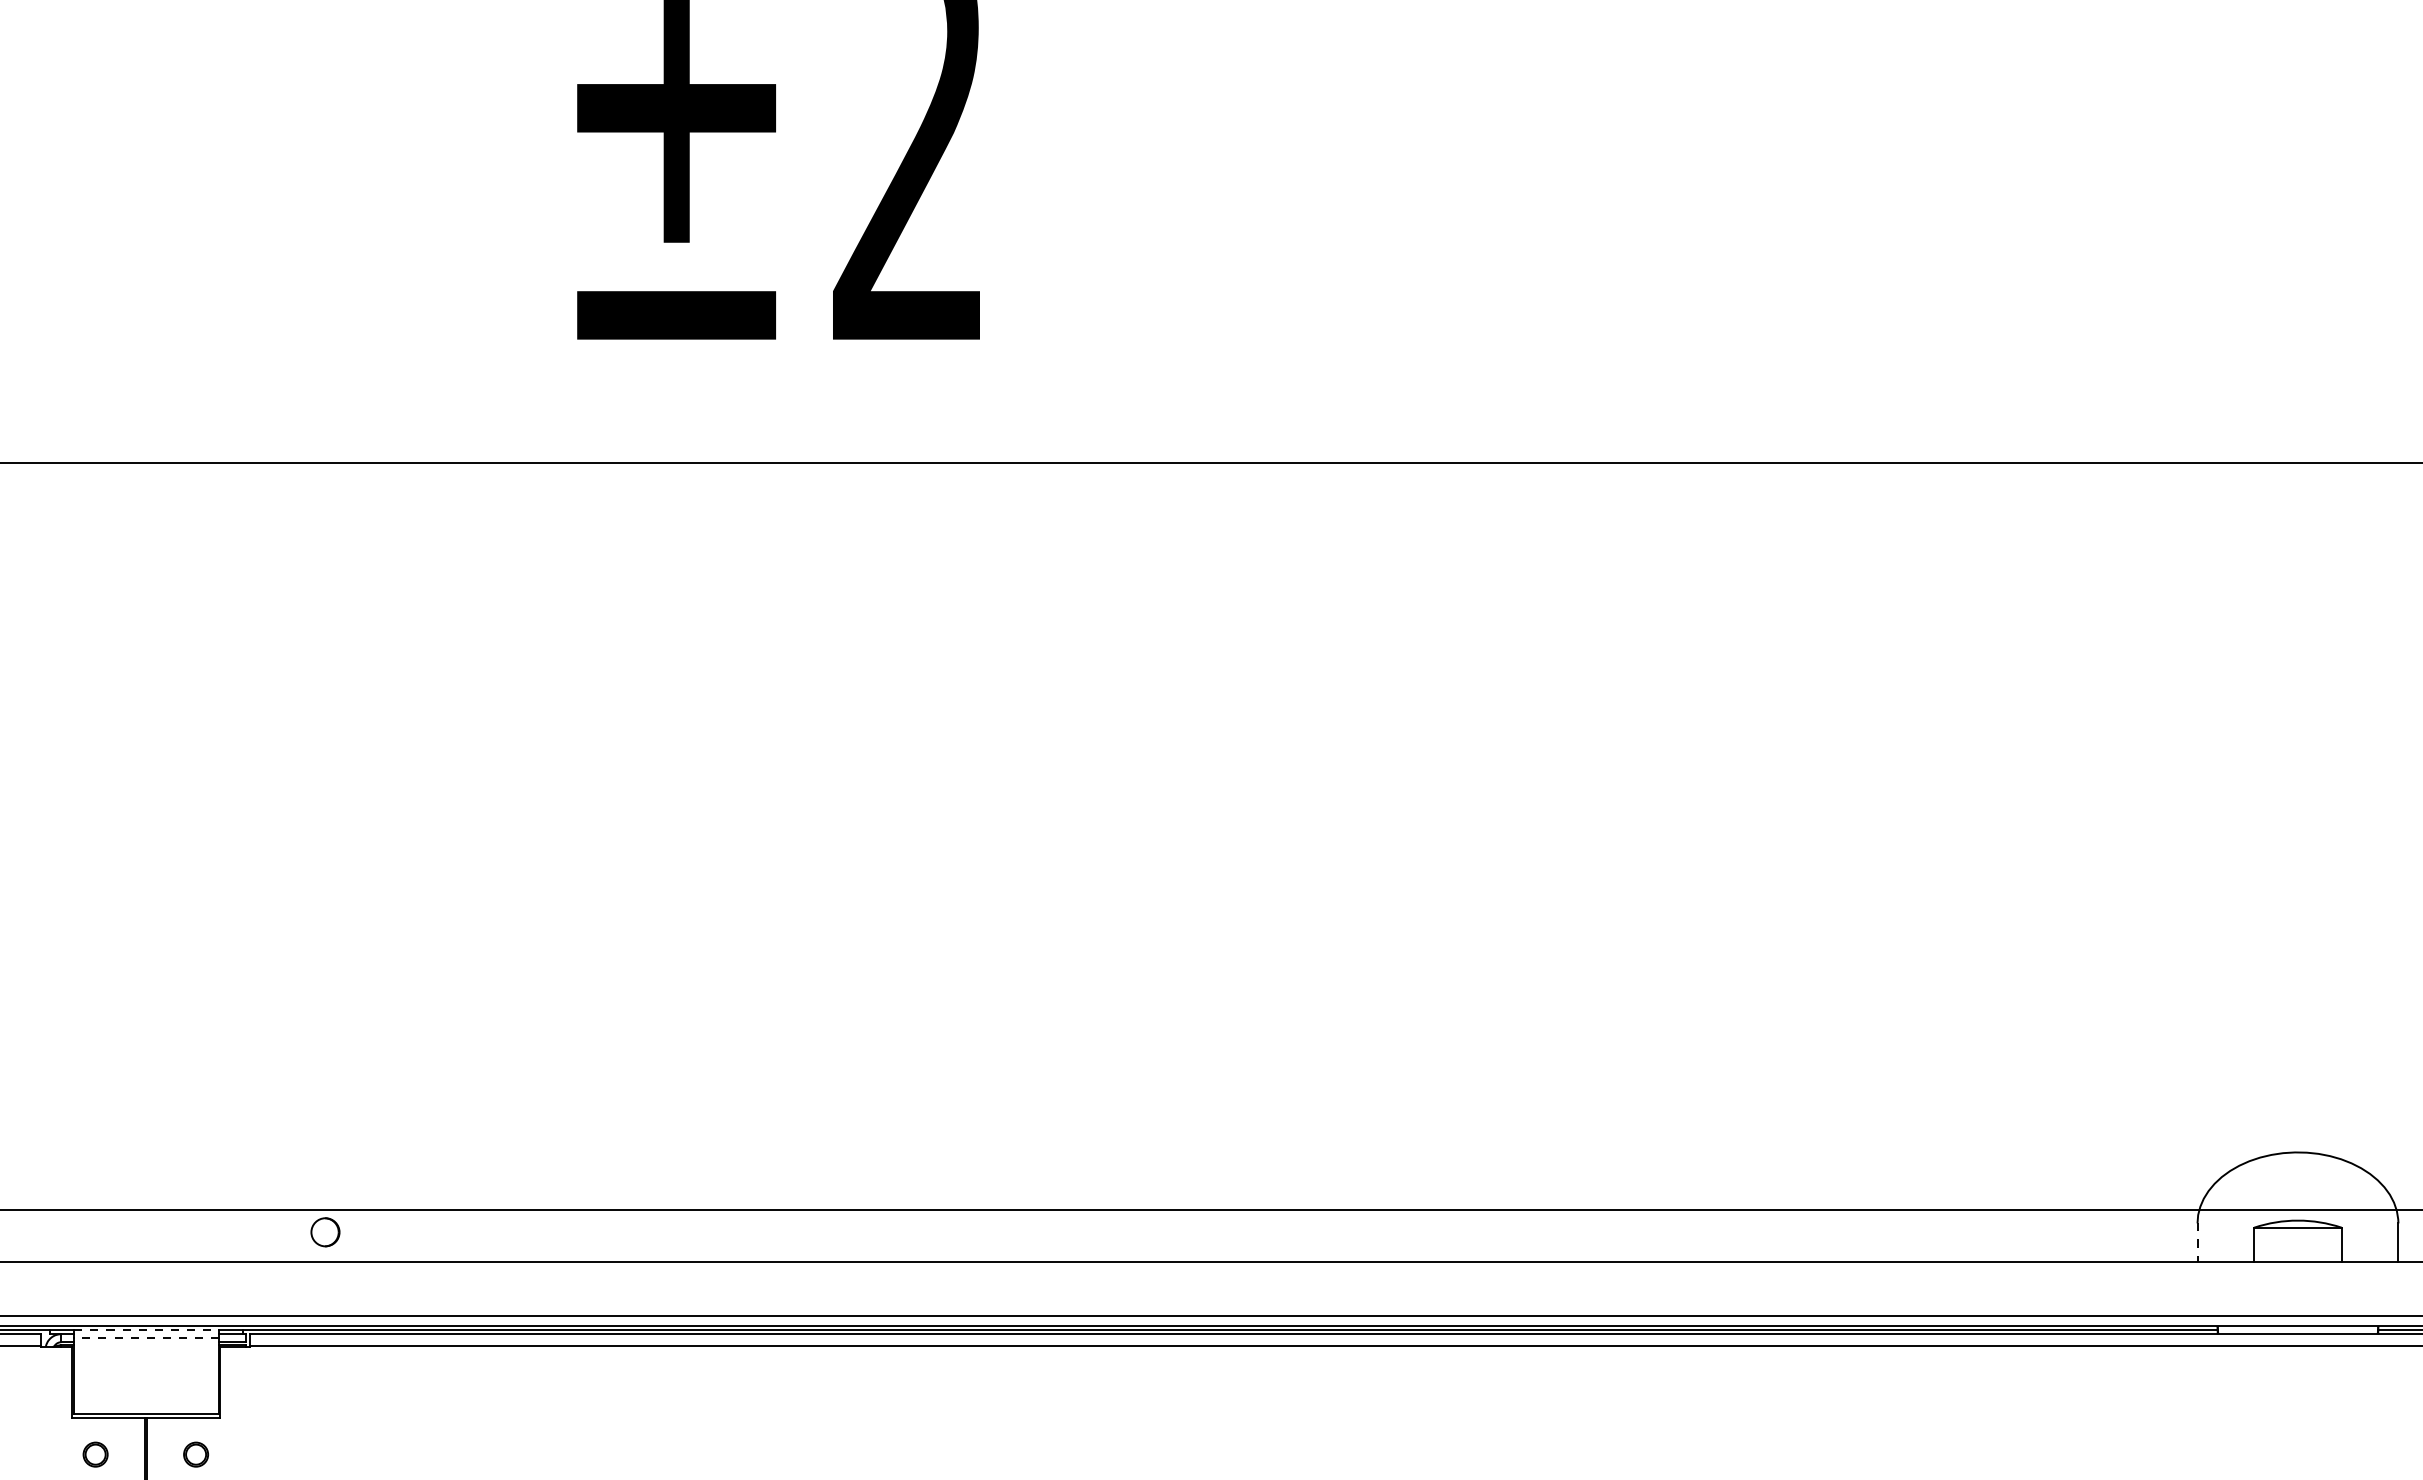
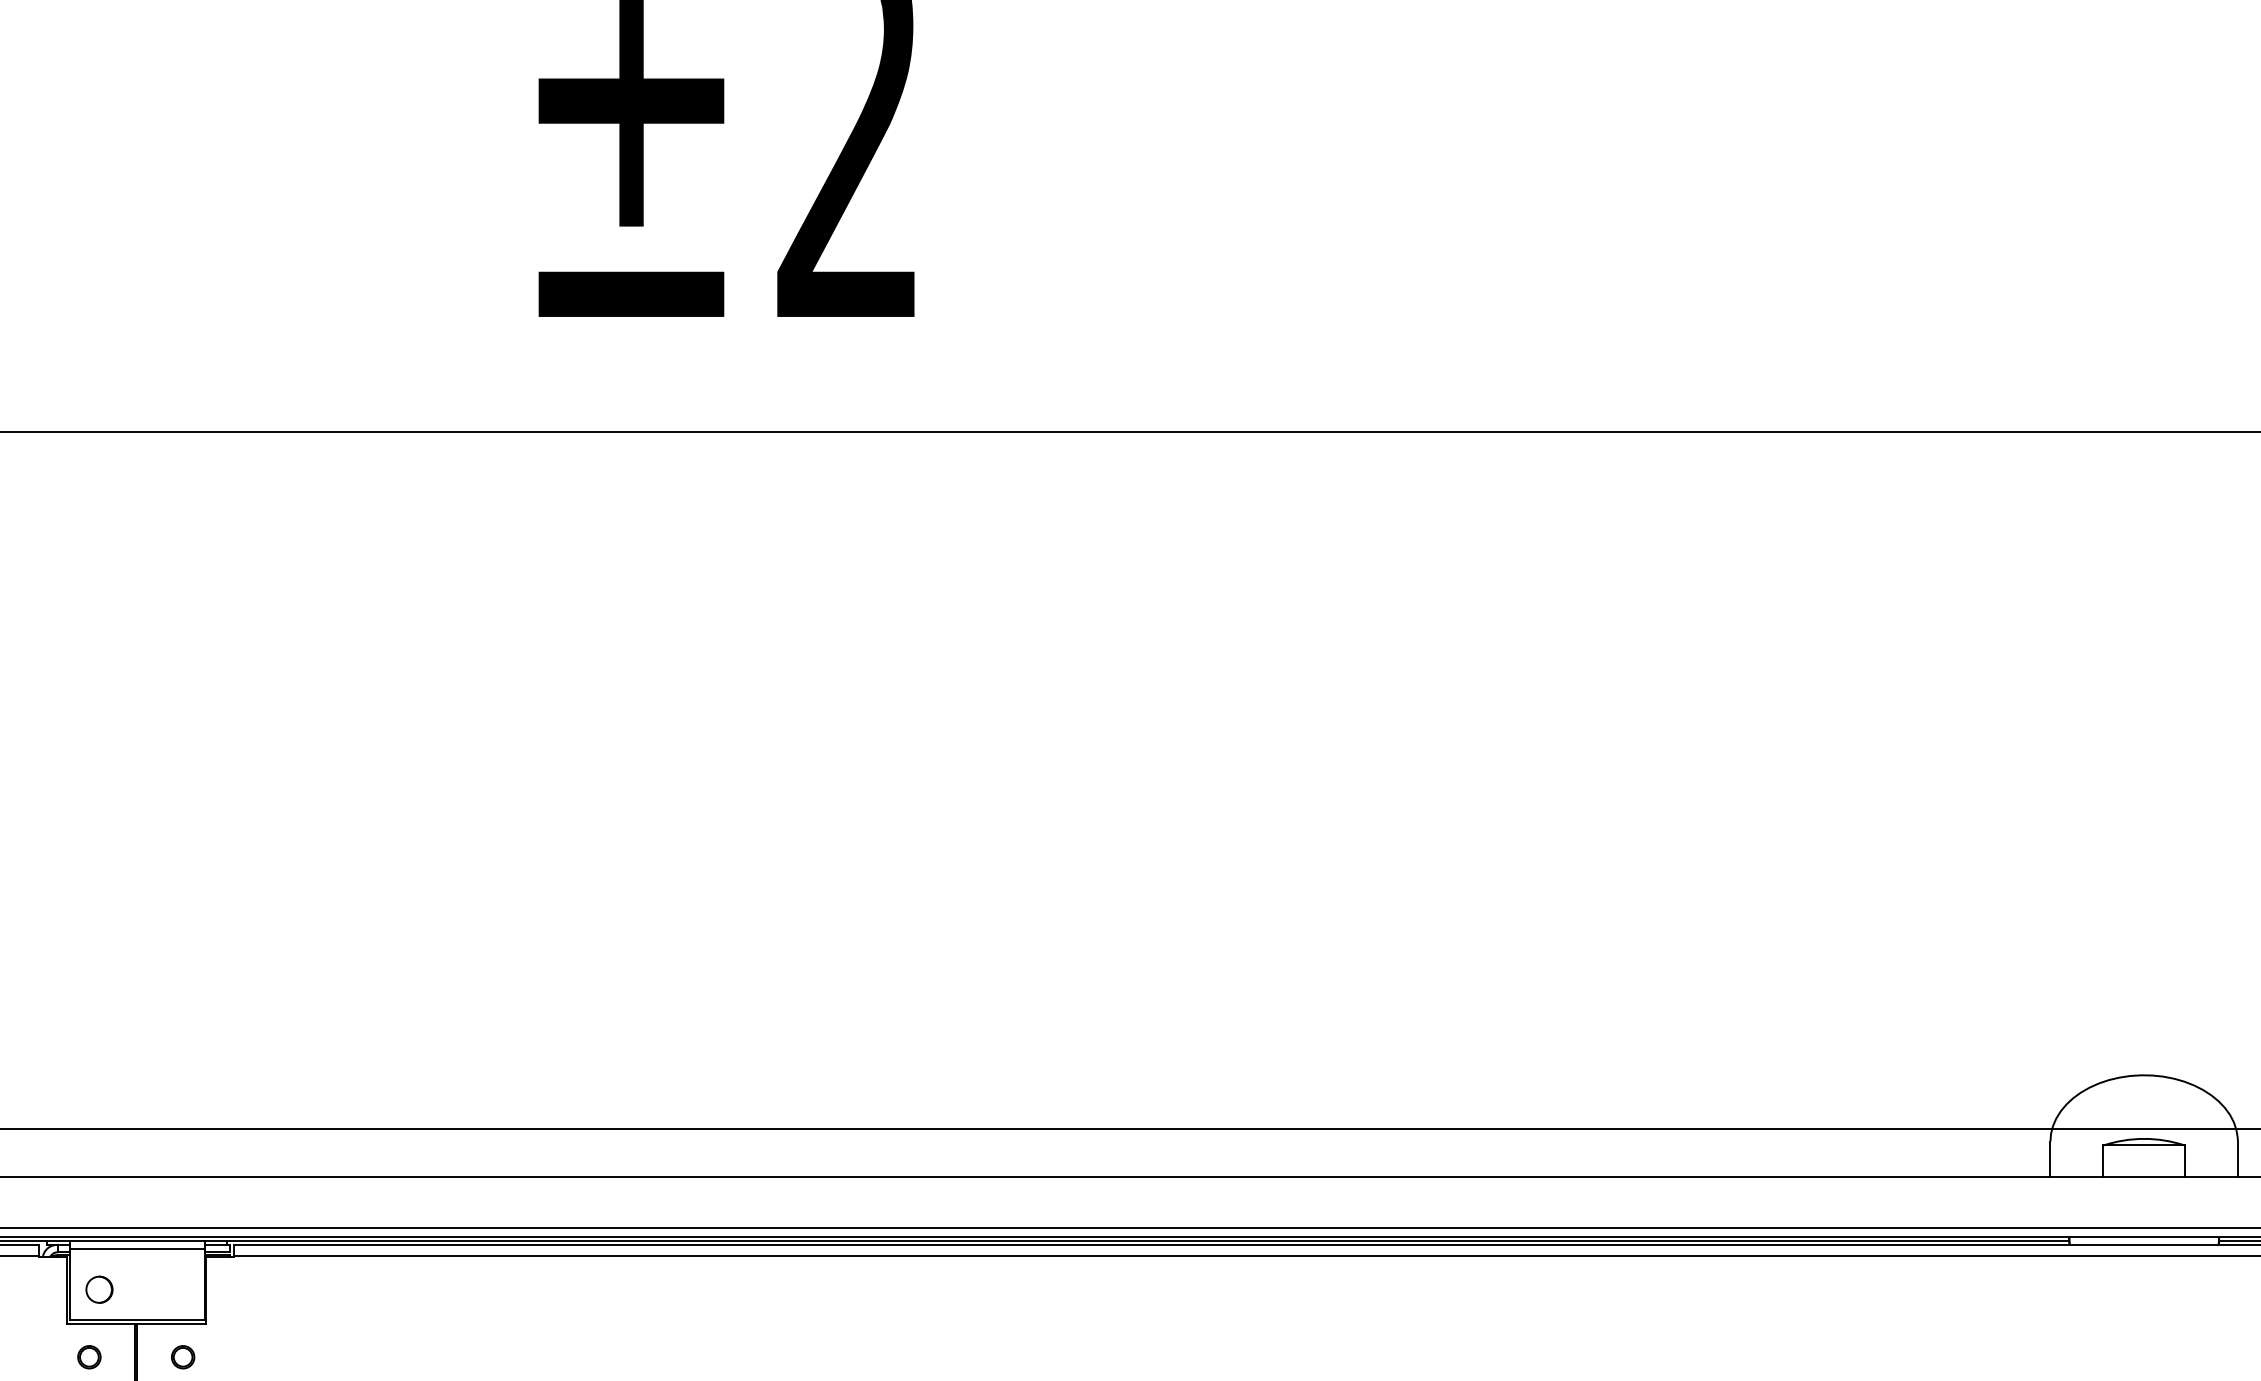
circle: (325, 1232) -> (99, 1289), moved
line: (2197, 1243) -> (2050, 1160), dashed -> solid
line: (147, 1330) -> (137, 1241), dashed -> solid
line: (146, 1338) -> (136, 1248), dashed -> solid

